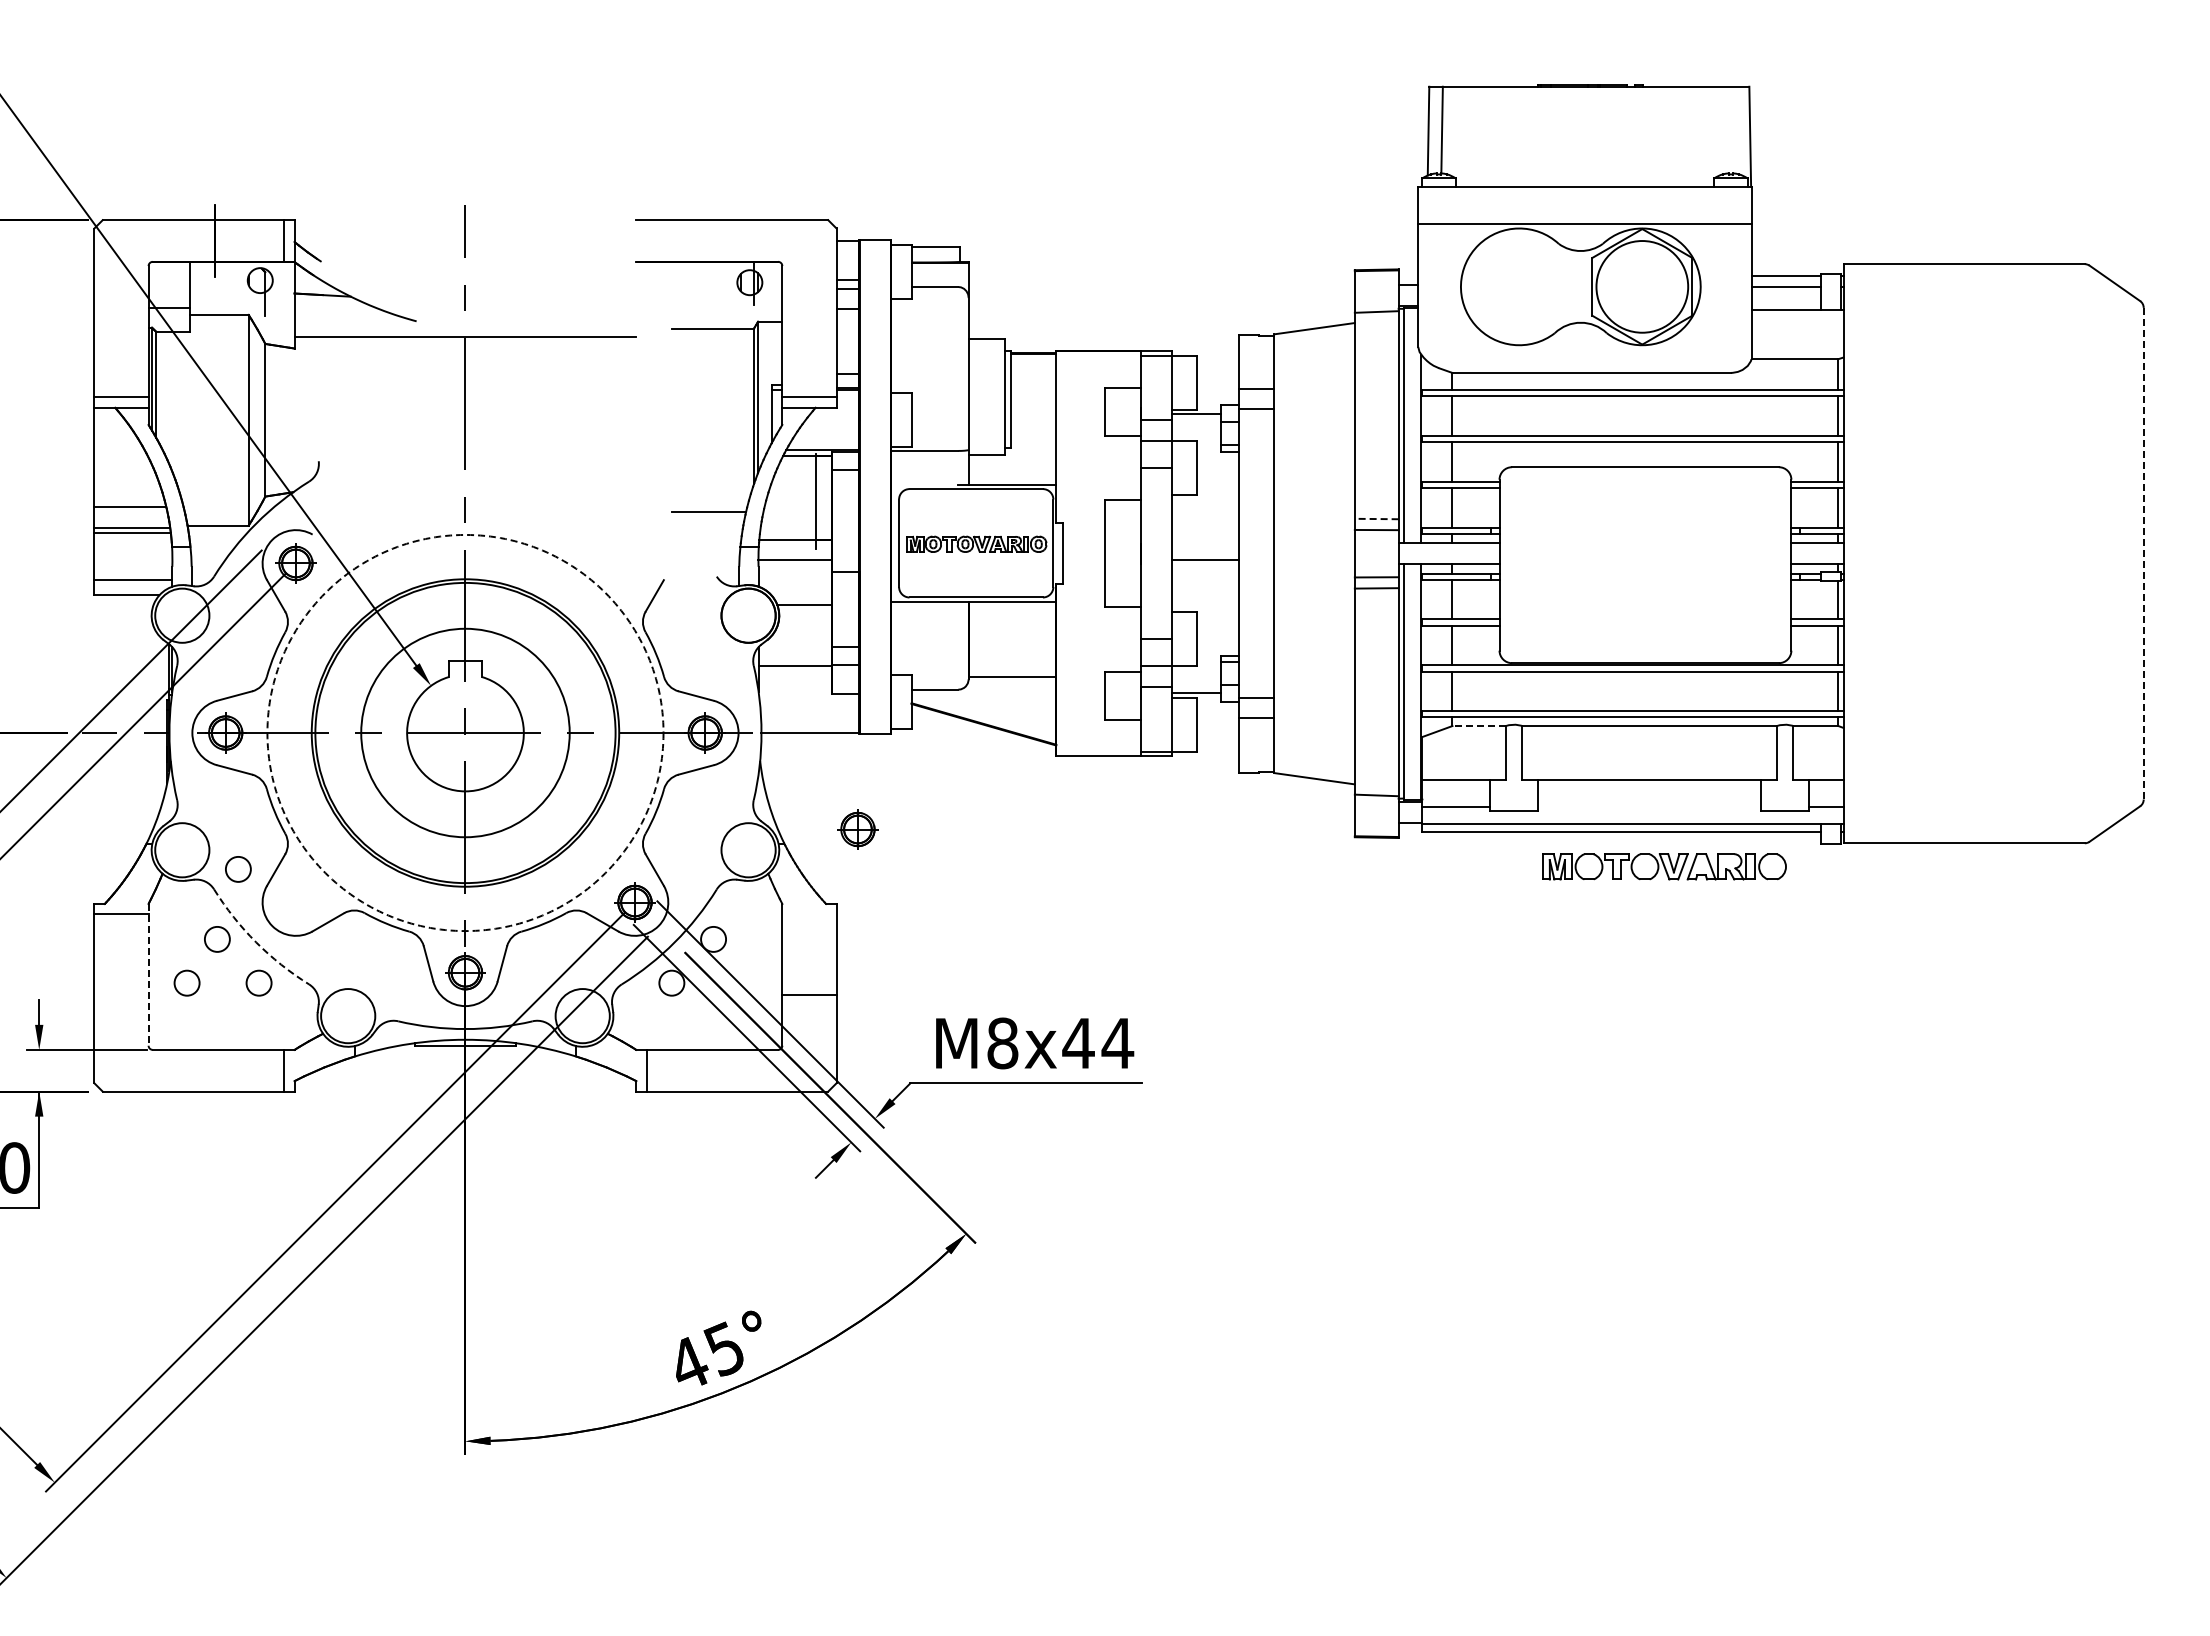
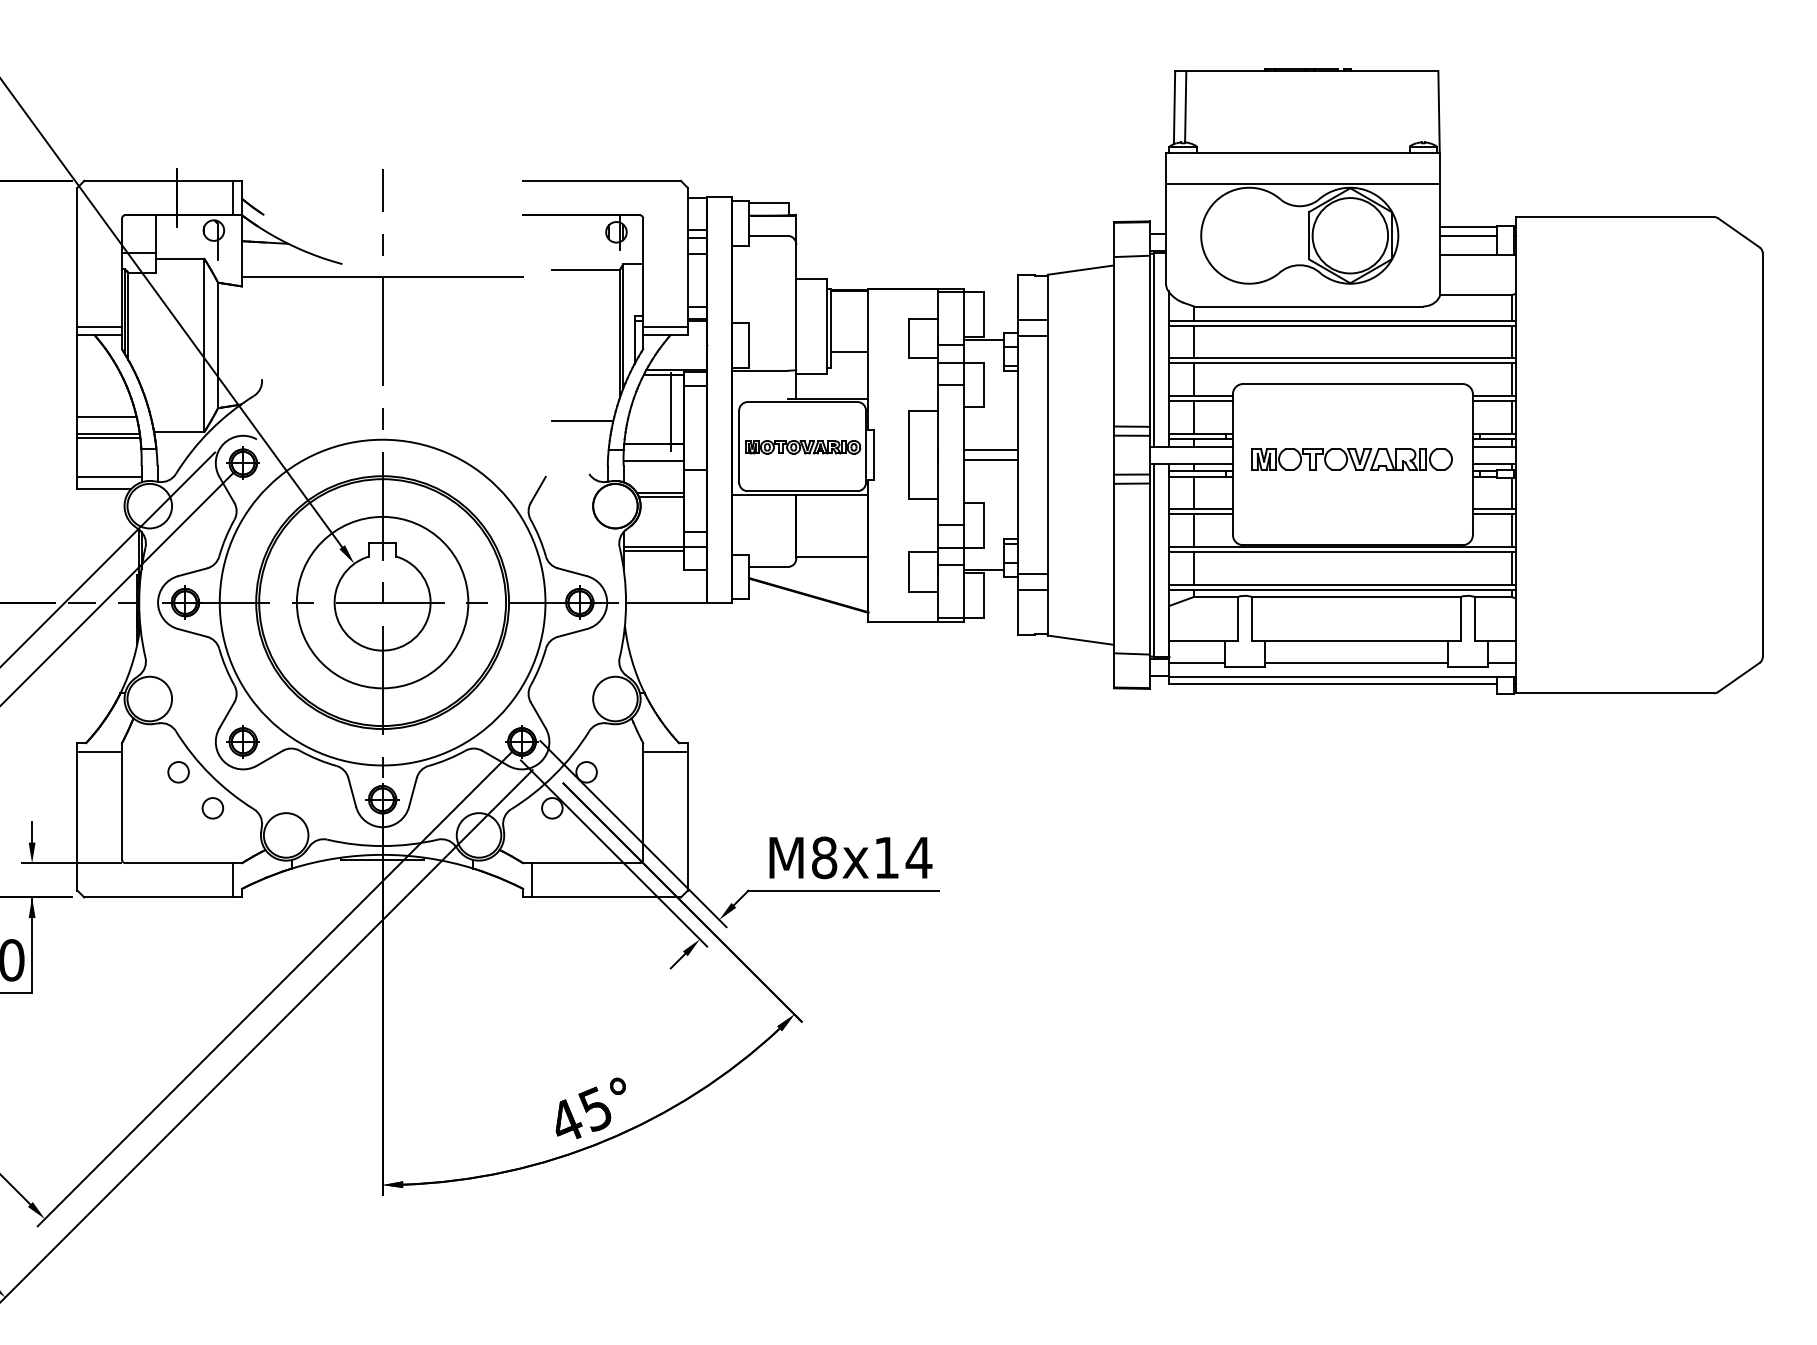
line: (1033, 428) -> (849, 352), added
line: (1376, 519) -> (1131, 427), dashed -> solid
line: (1205, 547) -> (991, 450), added
line: (2143, 553) -> (1762, 455), dashed -> solid
line: (803, 599) -> (660, 492), added
line: (795, 670) -> (653, 551), added
line: (1479, 726) -> (1216, 597), dashed -> solid
circle: (465, 732) -> (382, 602), dashed -> solid
line: (1649, 807) -> (1356, 663), added
part: (857, 829) -> (242, 741), moved
part: (1664, 866) -> (1352, 459), moved
circle: (238, 869) -> (195, 714), removed
arc: (256, 942) -> (210, 774), dashed -> solid
line: (148, 974) -> (121, 801), dashed -> solid
circle: (186, 982) -> (153, 807), removed
line: (809, 995) -> (665, 751), moved
text: (1078, 1043) -> (886, 857), M8x44 -> M8x14

